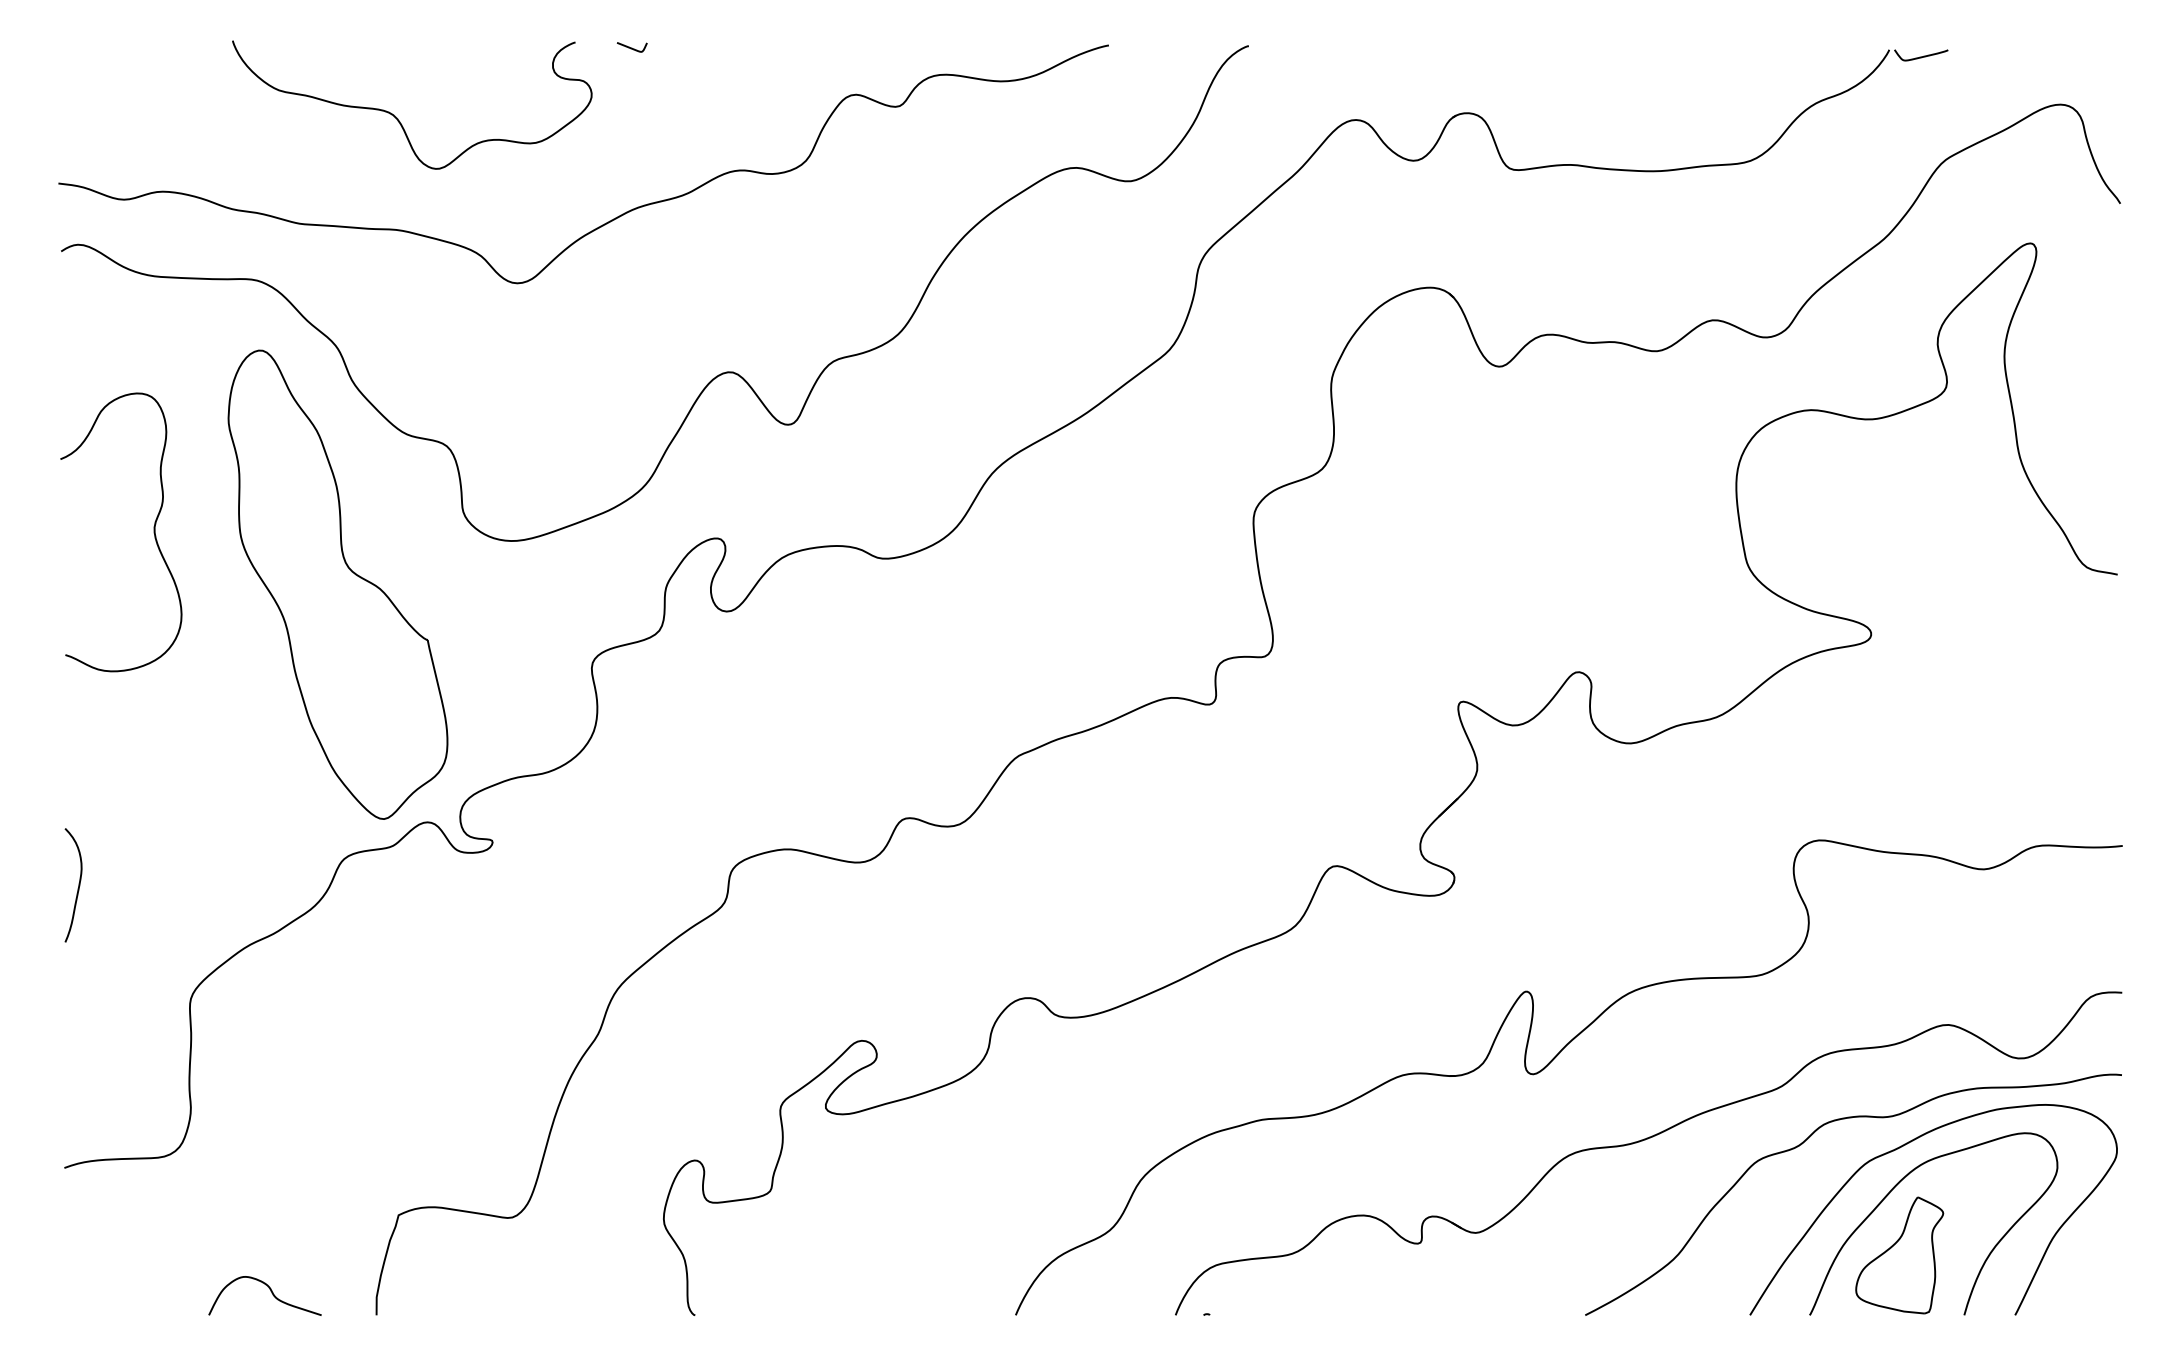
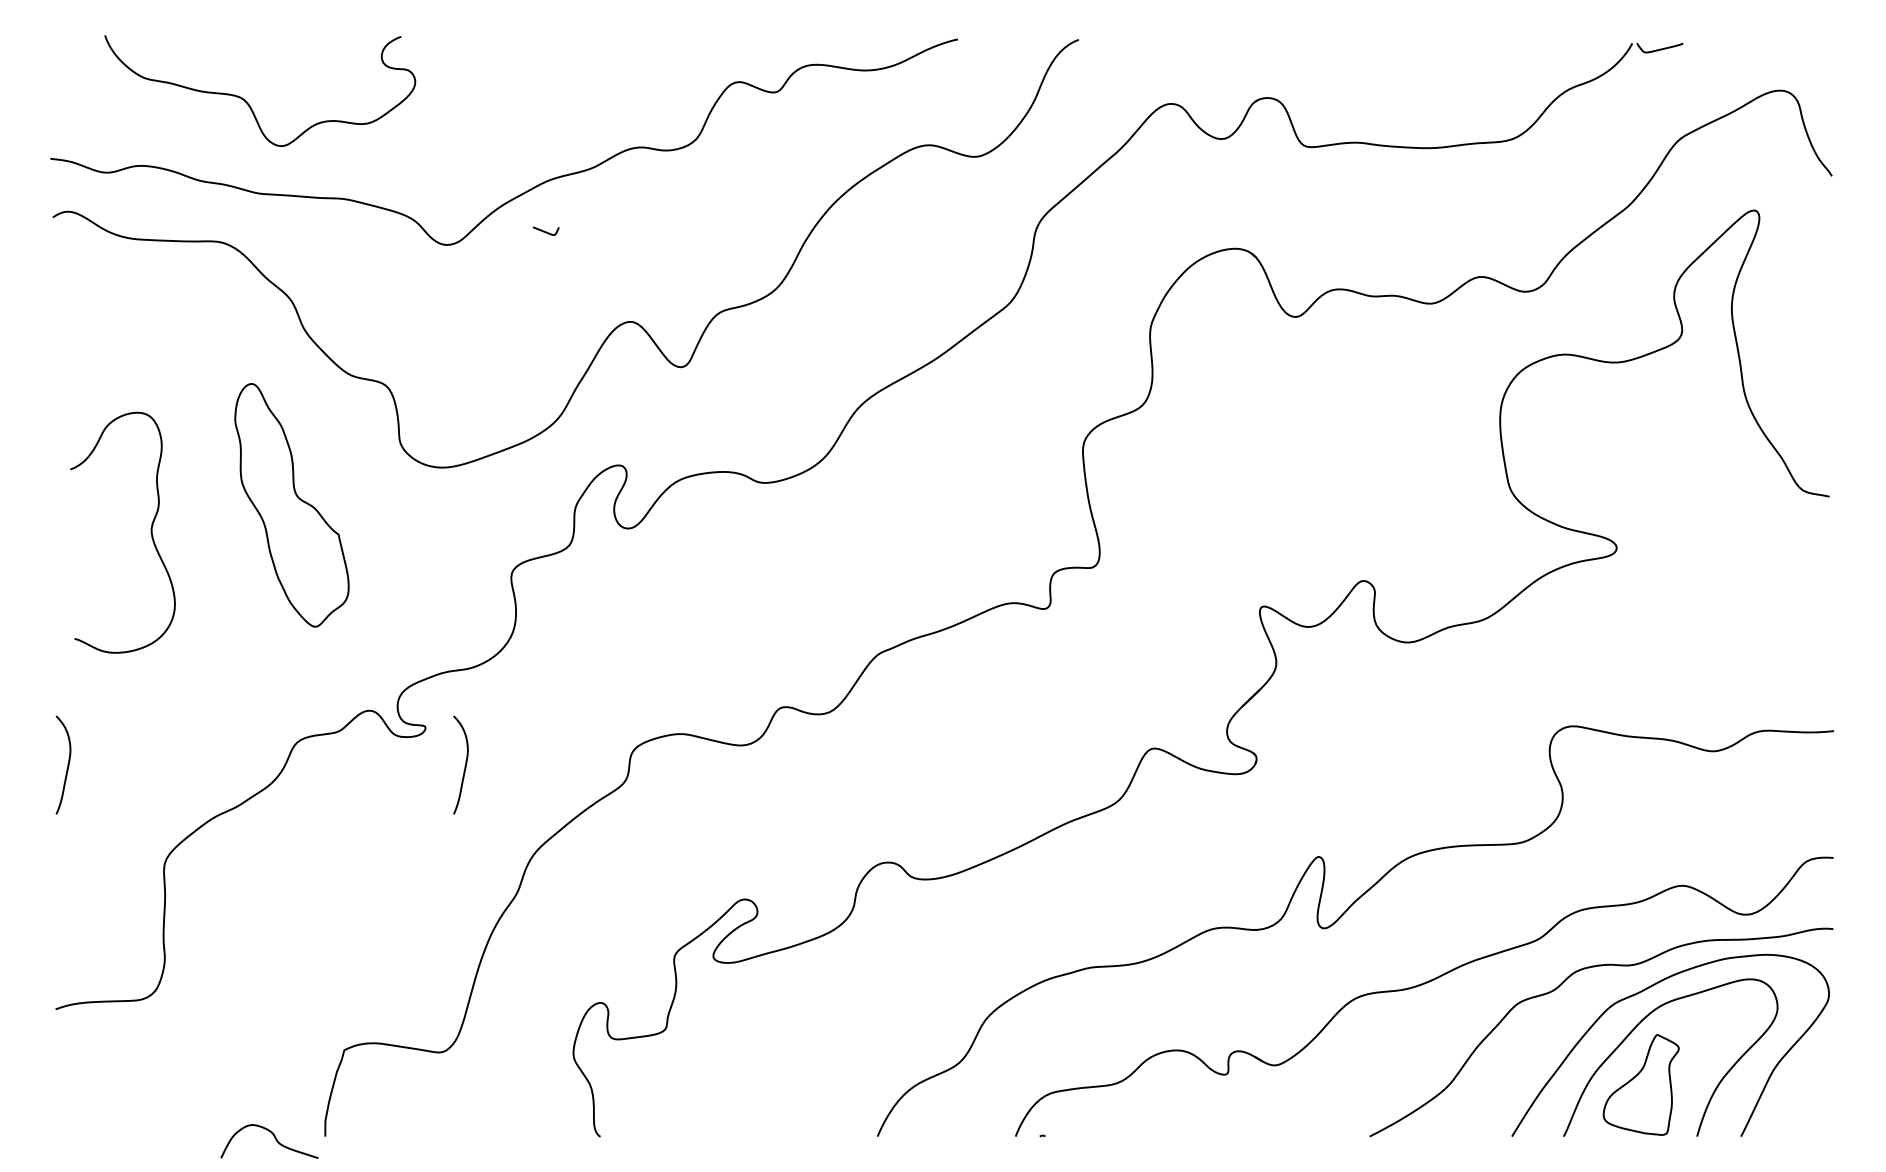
curve: (631, 47) -> (545, 231), moved
curve: (398, 118) -> (248, 102), moved
curve: (153, 532) -> (150, 532), moved
part: (337, 584) -> (291, 505), size x0.6
curve: (538, 885) -> (465, 765), added
curve: (270, 1291) -> (274, 1137), moved

